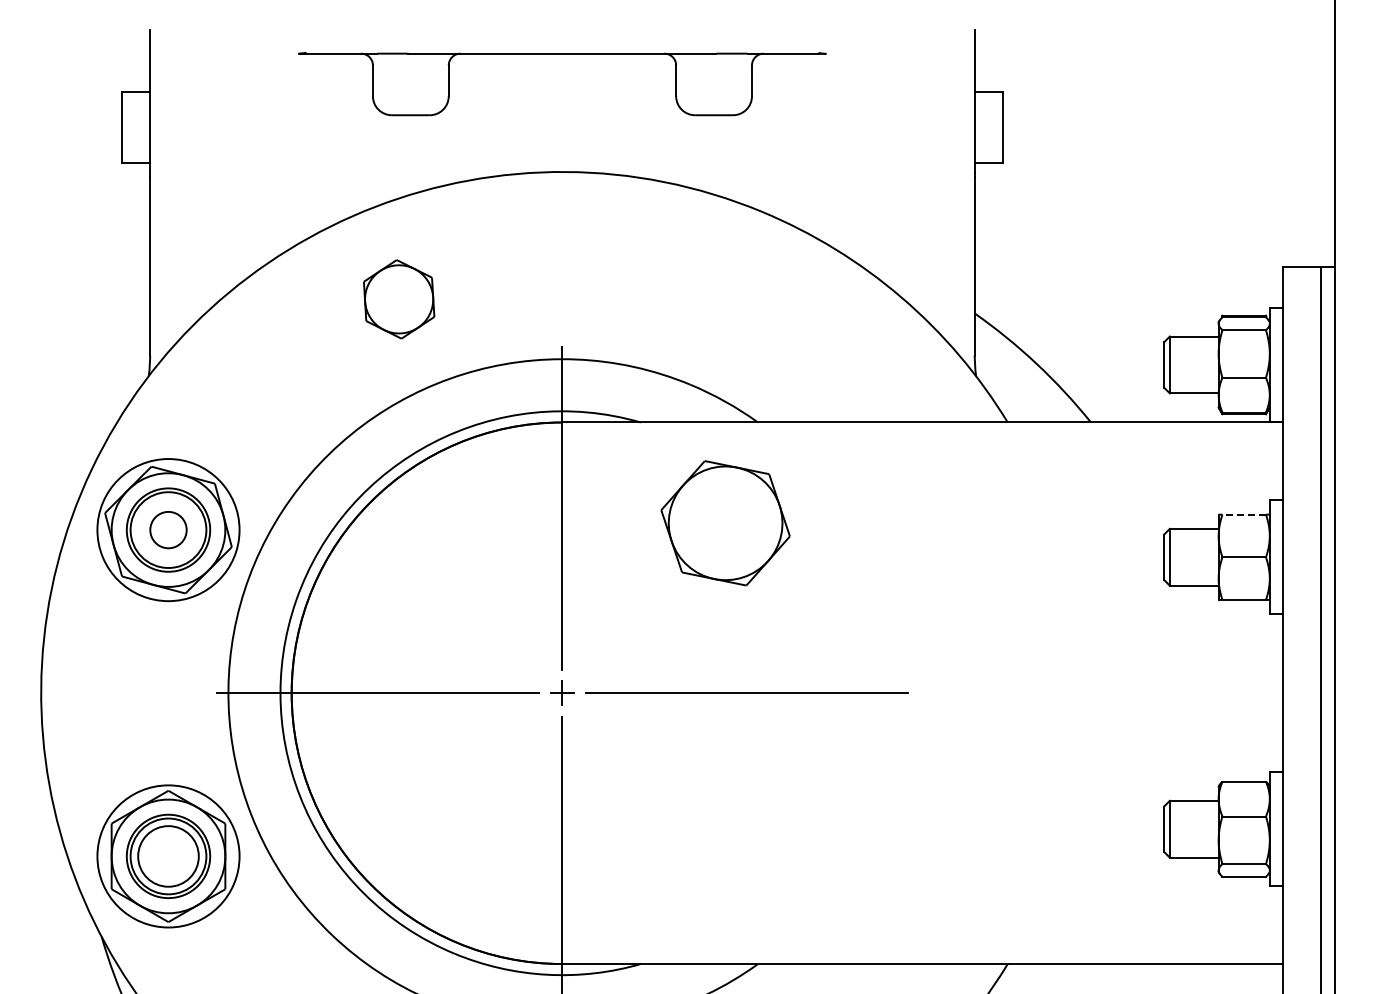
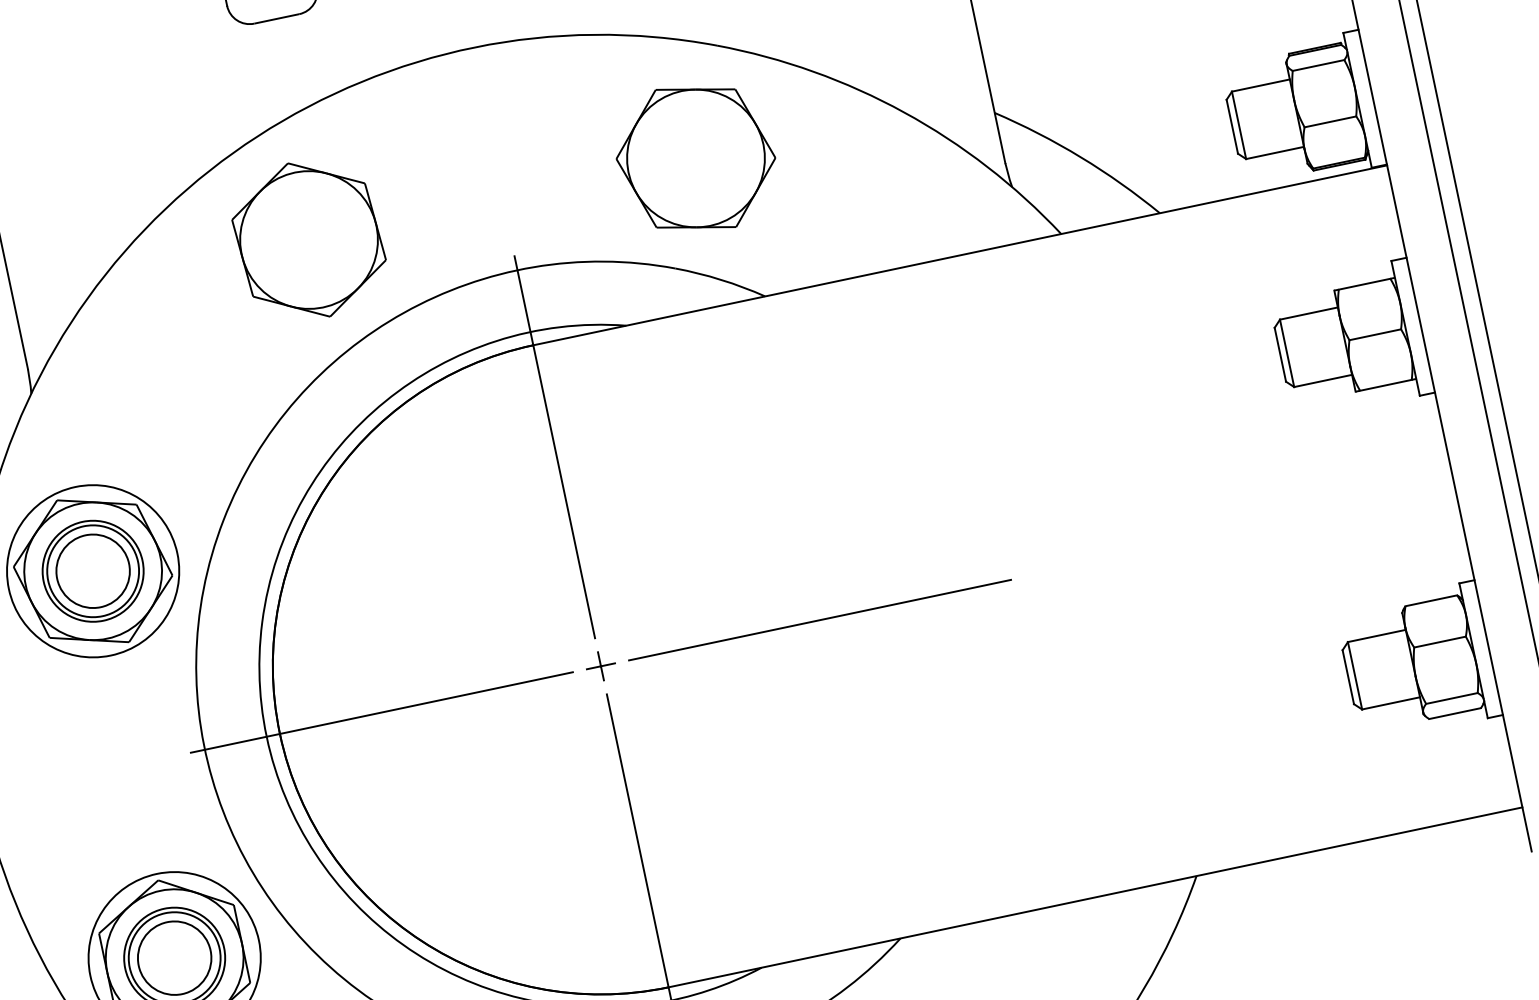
part: (398, 299) -> (308, 240), size x1.67
line: (1244, 514) -> (1364, 283), dashed -> solid
part: (725, 523) -> (695, 158), moved
circle: (168, 529) -> (92, 570), size x1.67

